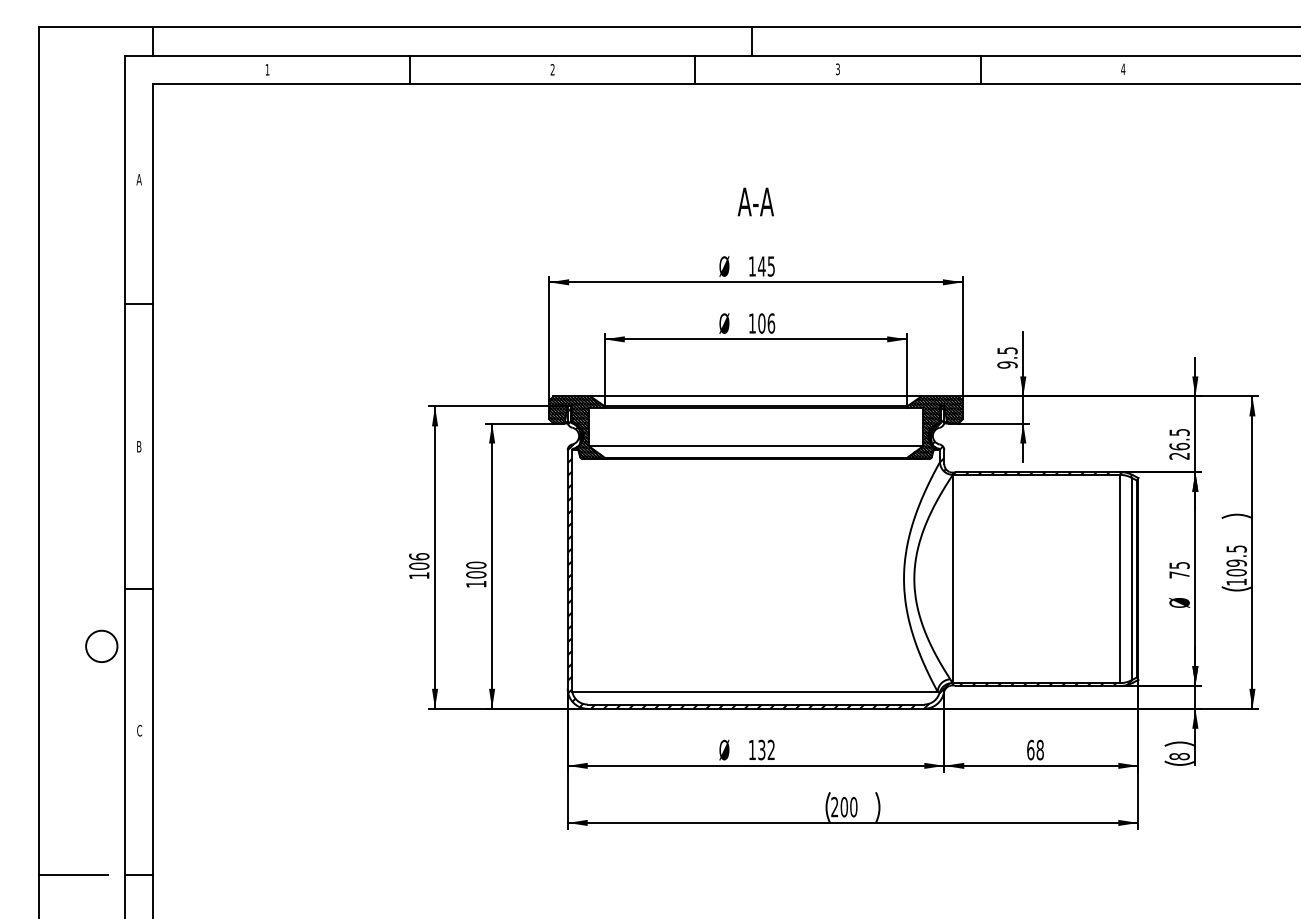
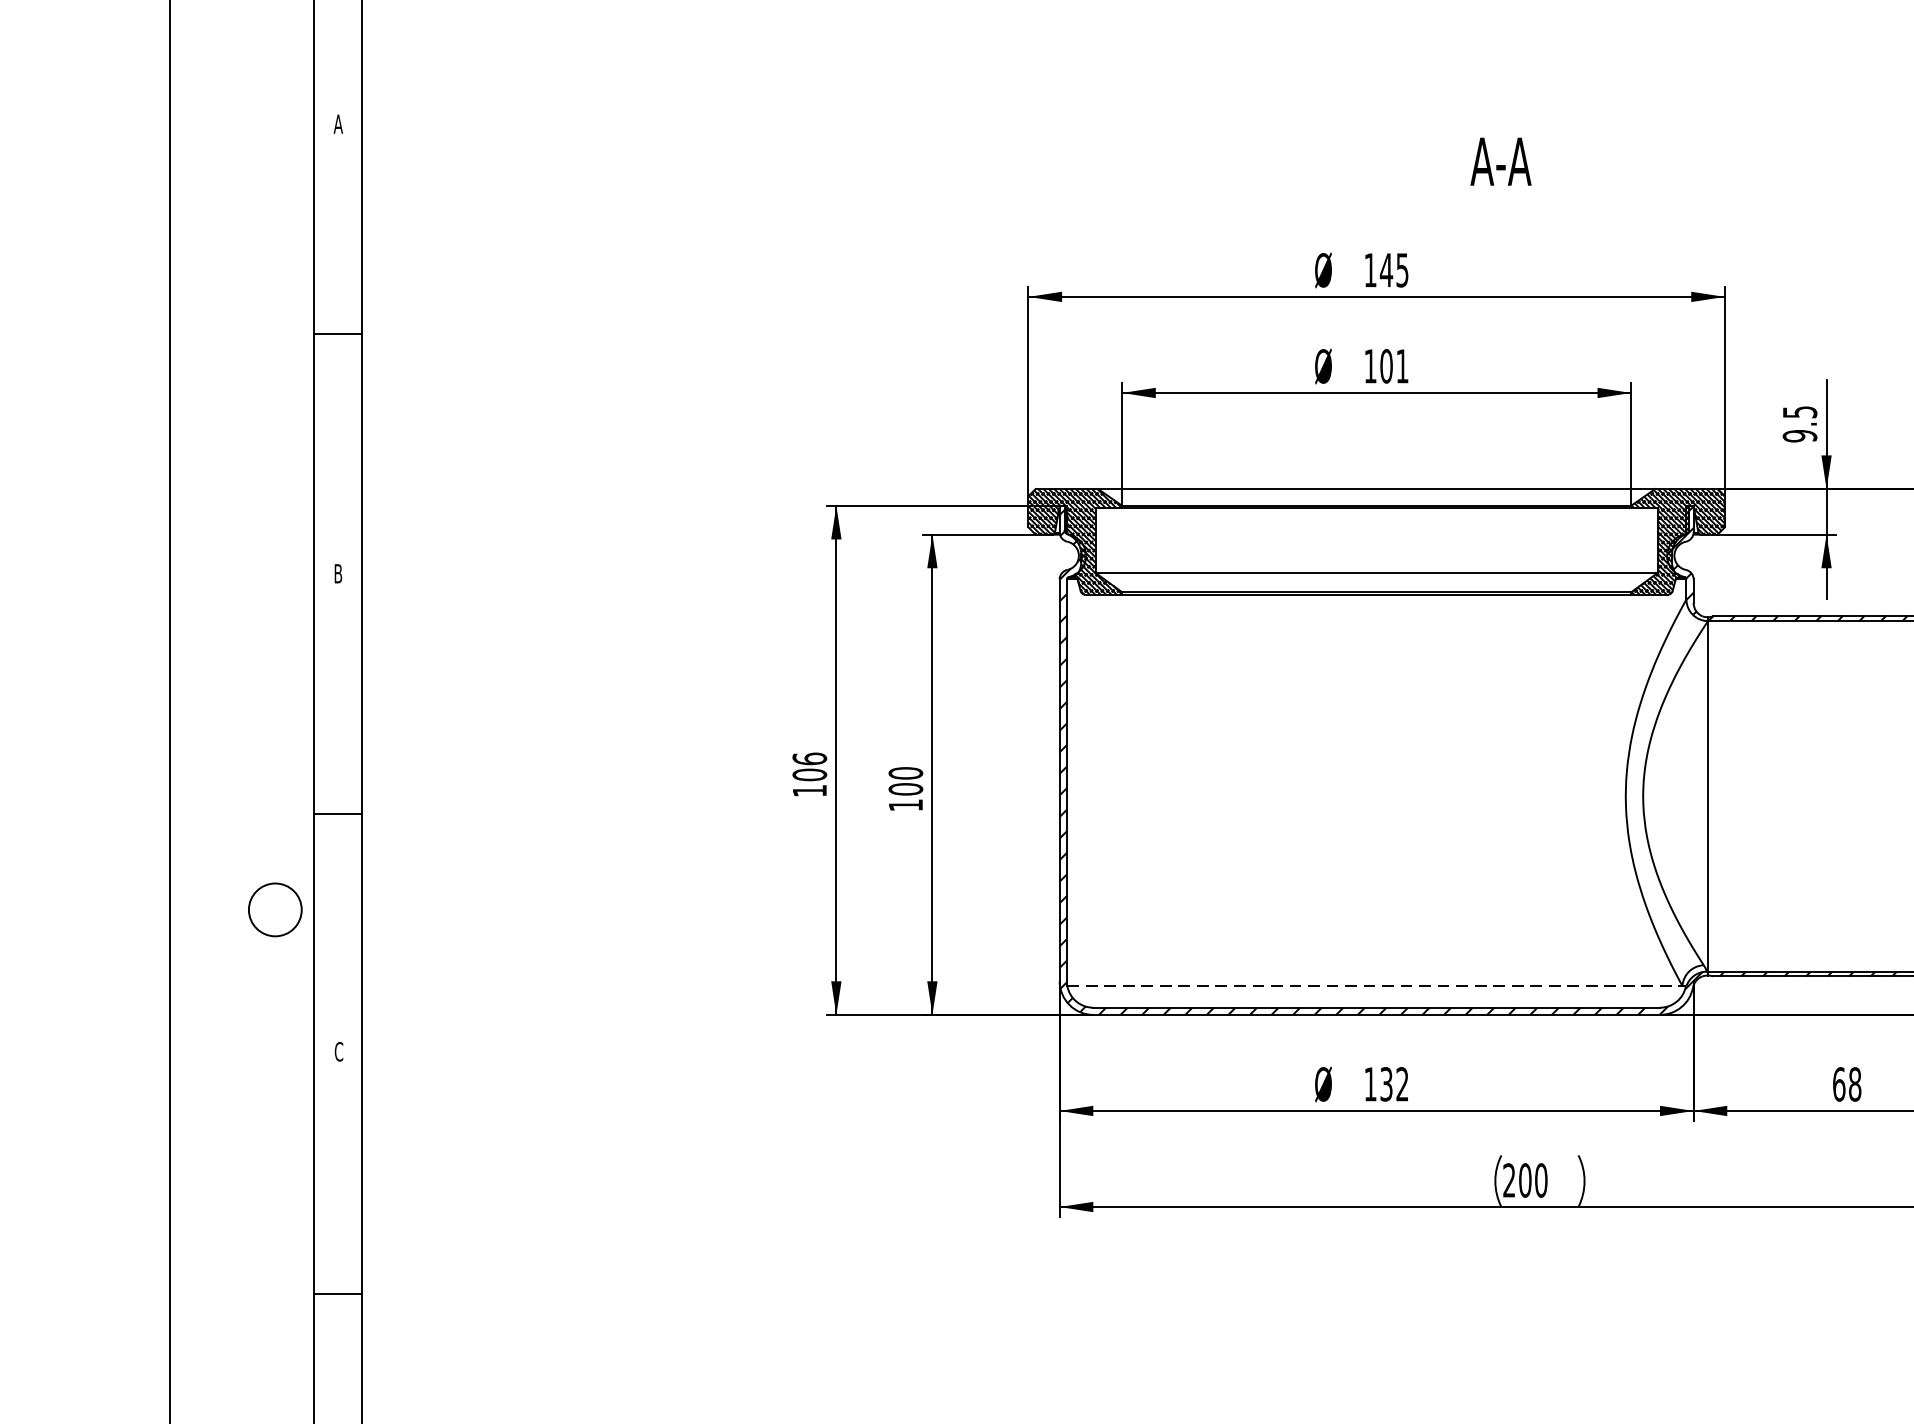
text: (755, 201) -> (1500, 160), moved
text: (771, 323) -> (1402, 366), 106 -> 101
line: (756, 691) -> (1377, 985), solid -> dashed
line: (73, 874) -> (227, 1293), removed

